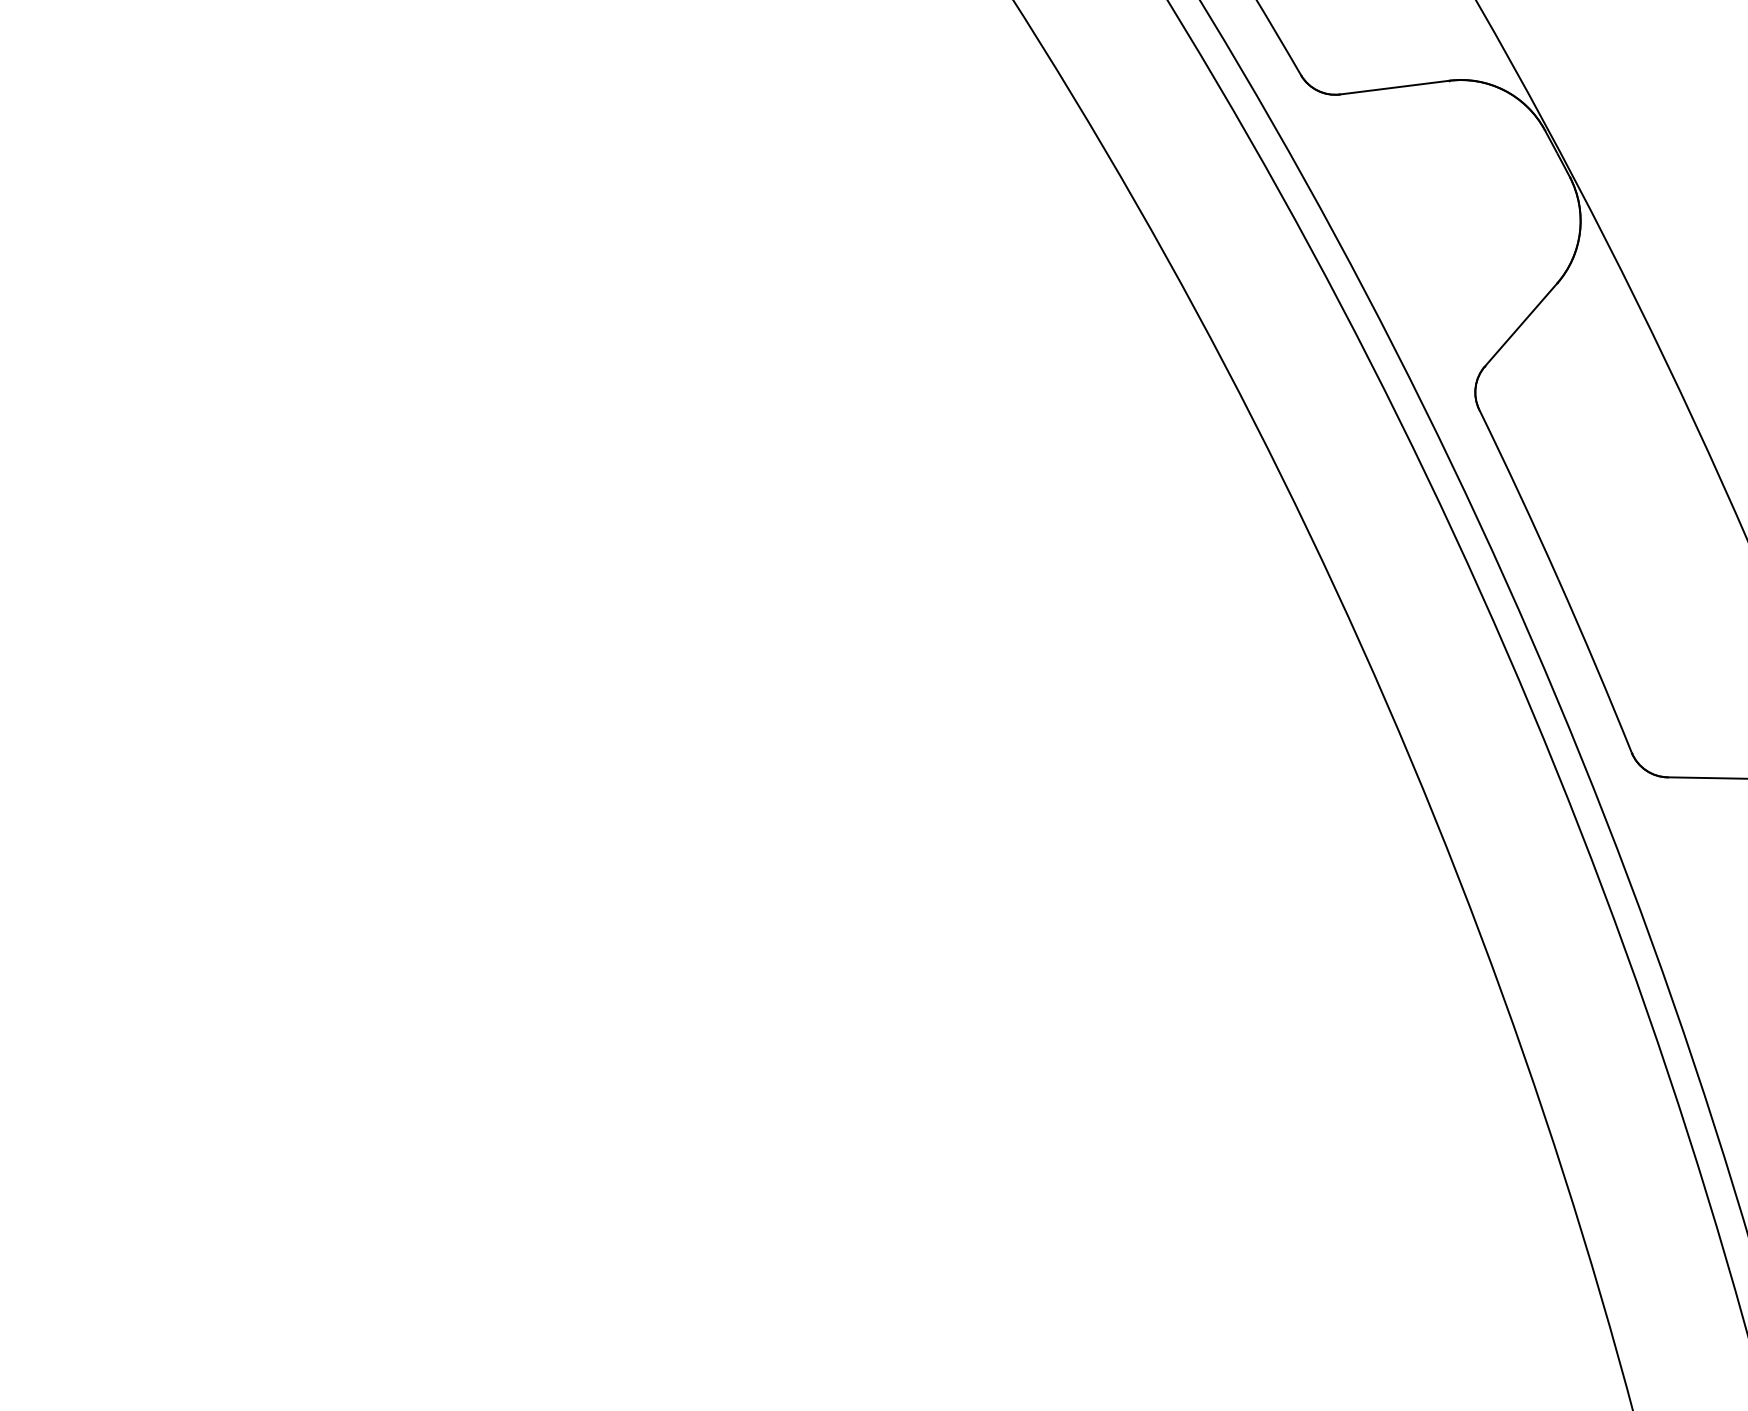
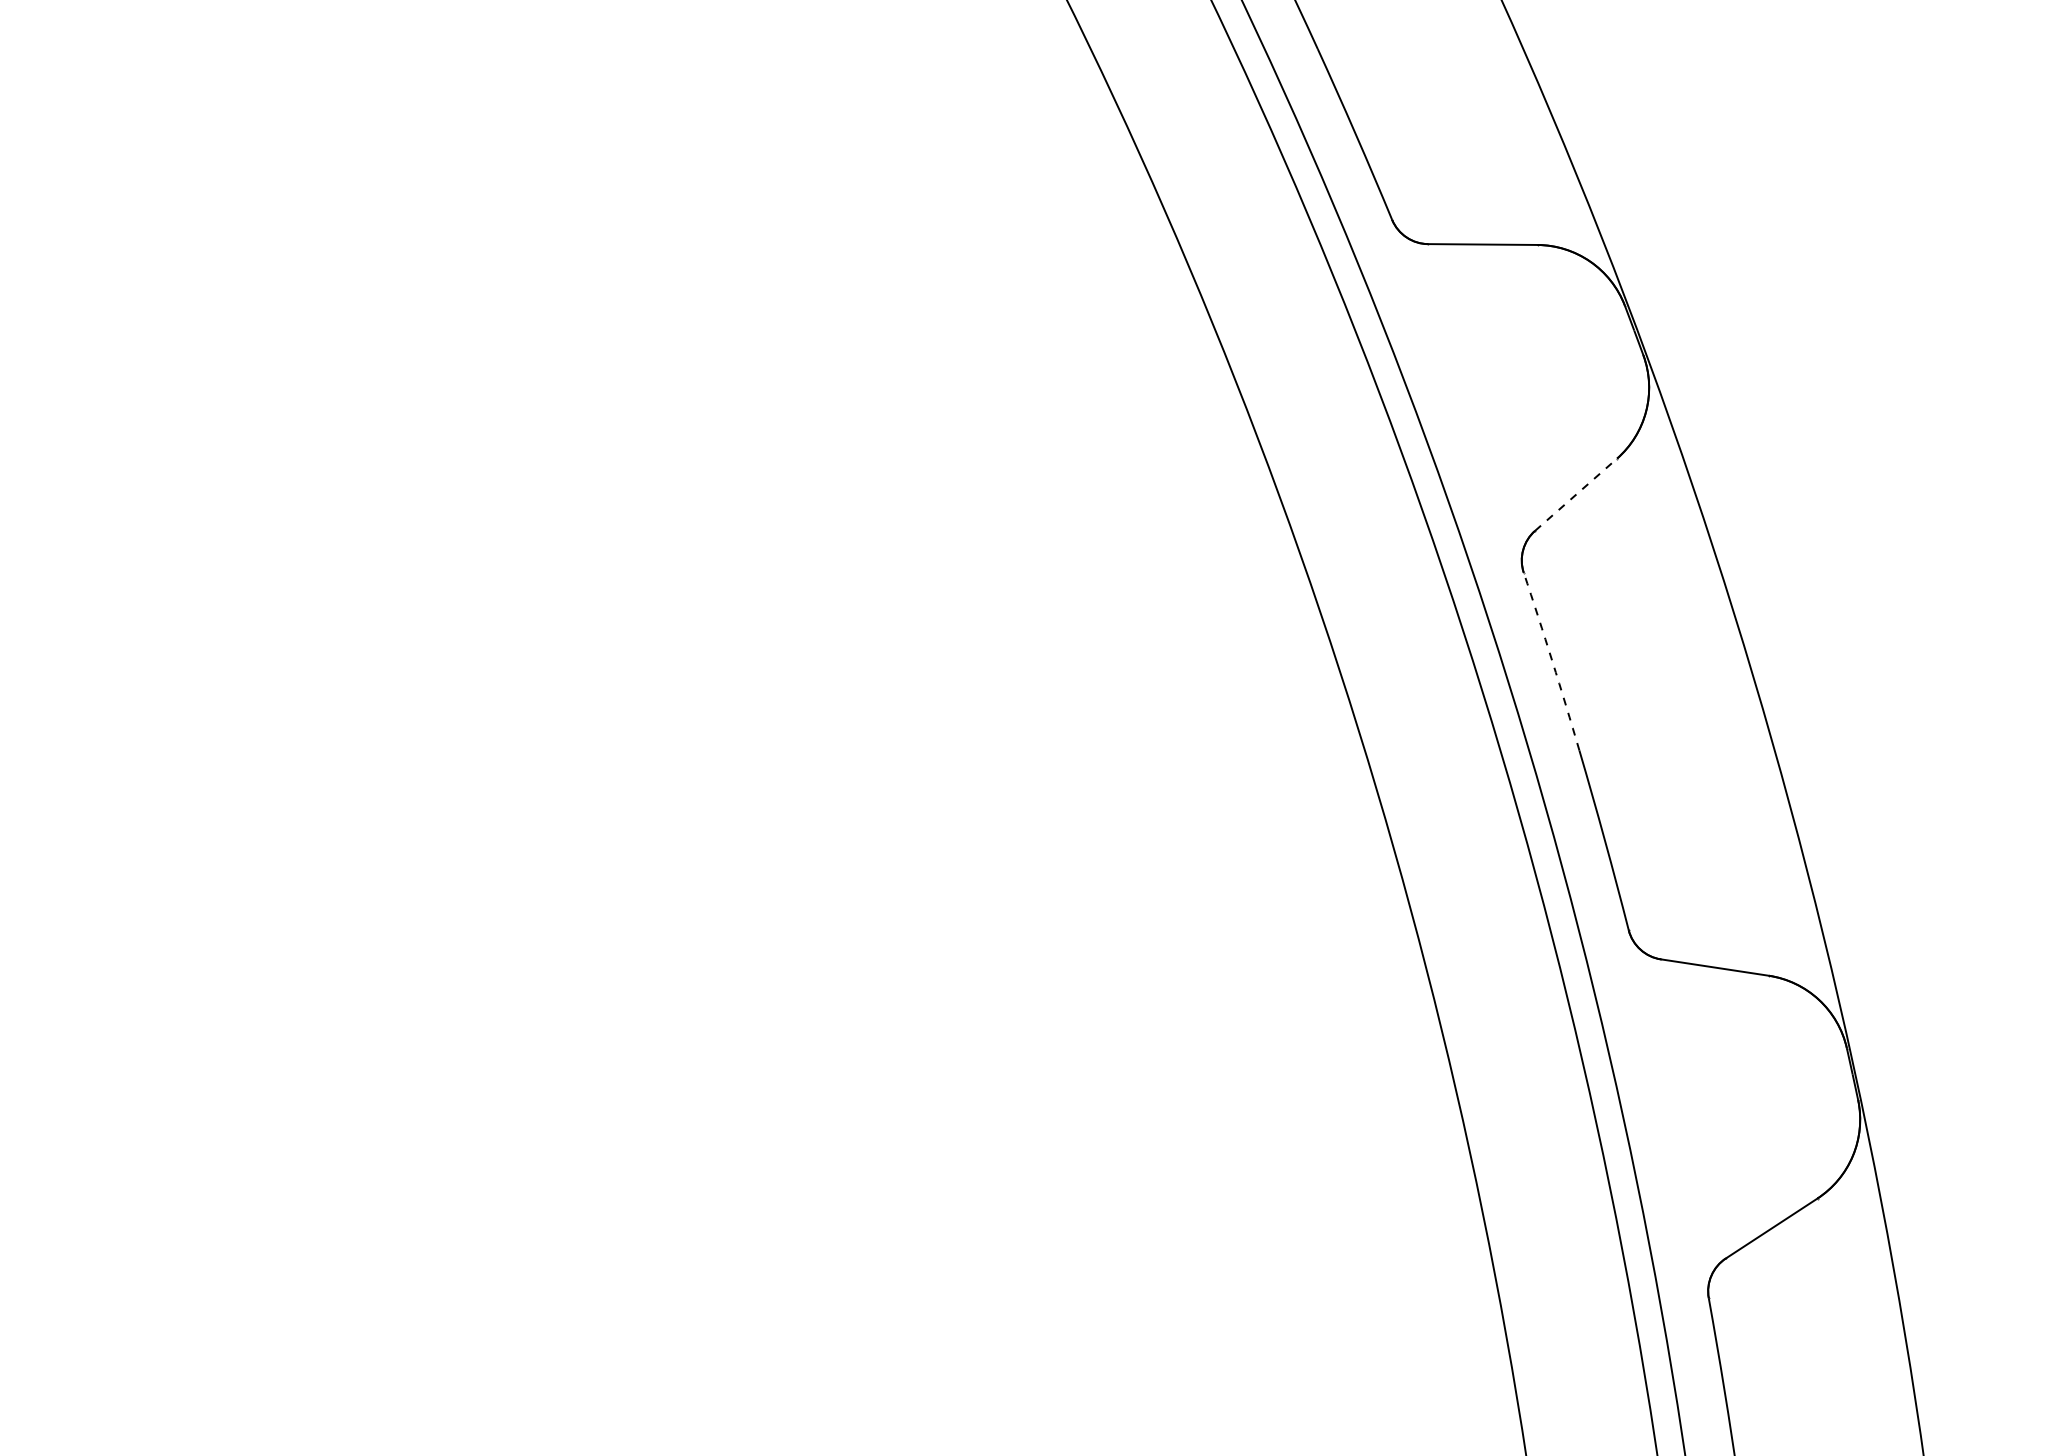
line: (1521, 324) -> (1576, 494), solid -> dashed
arc: (1519, 494) -> (1552, 661), solid -> dashed

